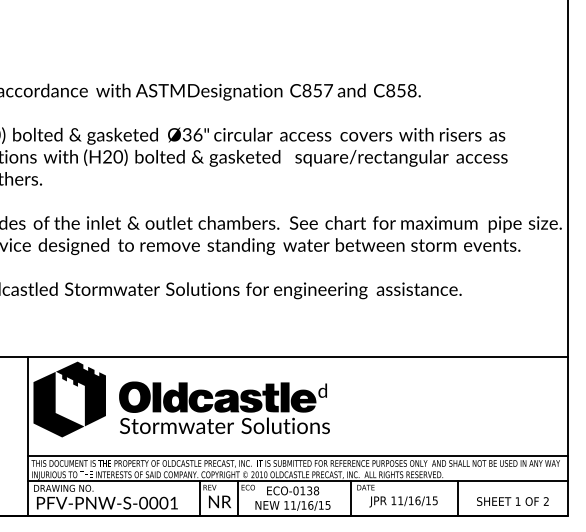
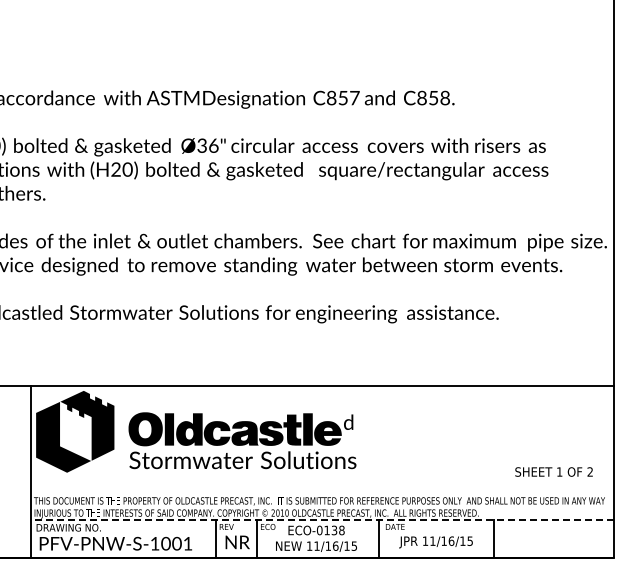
line: (298, 455) -> (322, 492), removed
line: (298, 481) -> (322, 520), solid -> dashed
text: (512, 501) -> (553, 471), moved
text: (143, 502) -> (154, 543), PFV-PNW-S-0001 -> PFV-PNW-S-1001

